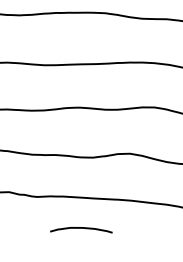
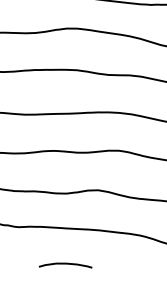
curve: (81, 228) -> (65, 264), moved

